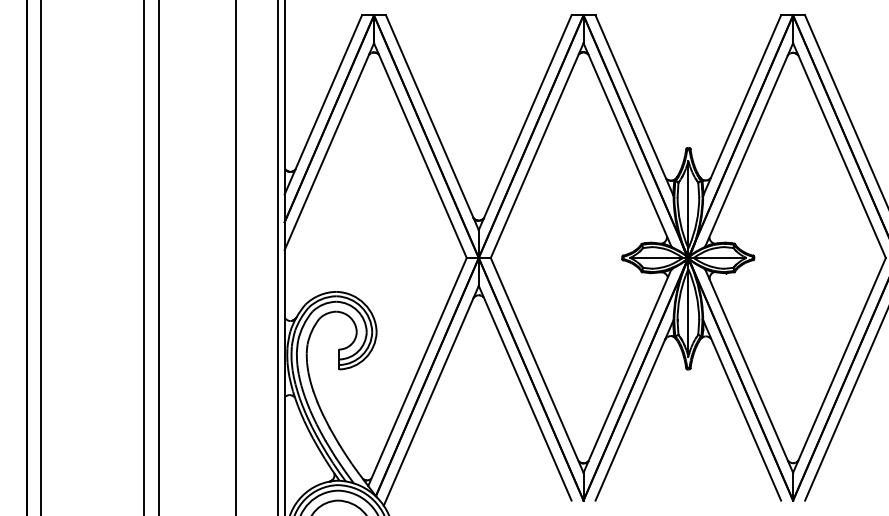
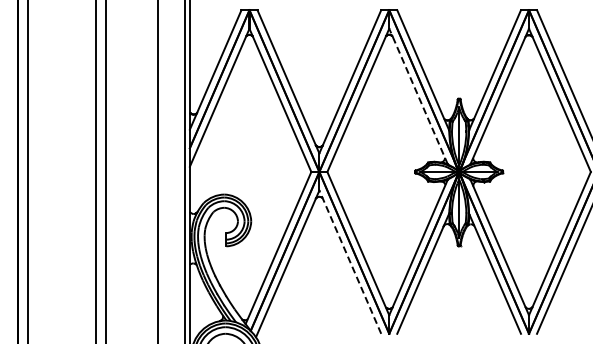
line: (627, 144) -> (418, 96), solid -> dashed
line: (525, 392) -> (350, 261), solid -> dashed

